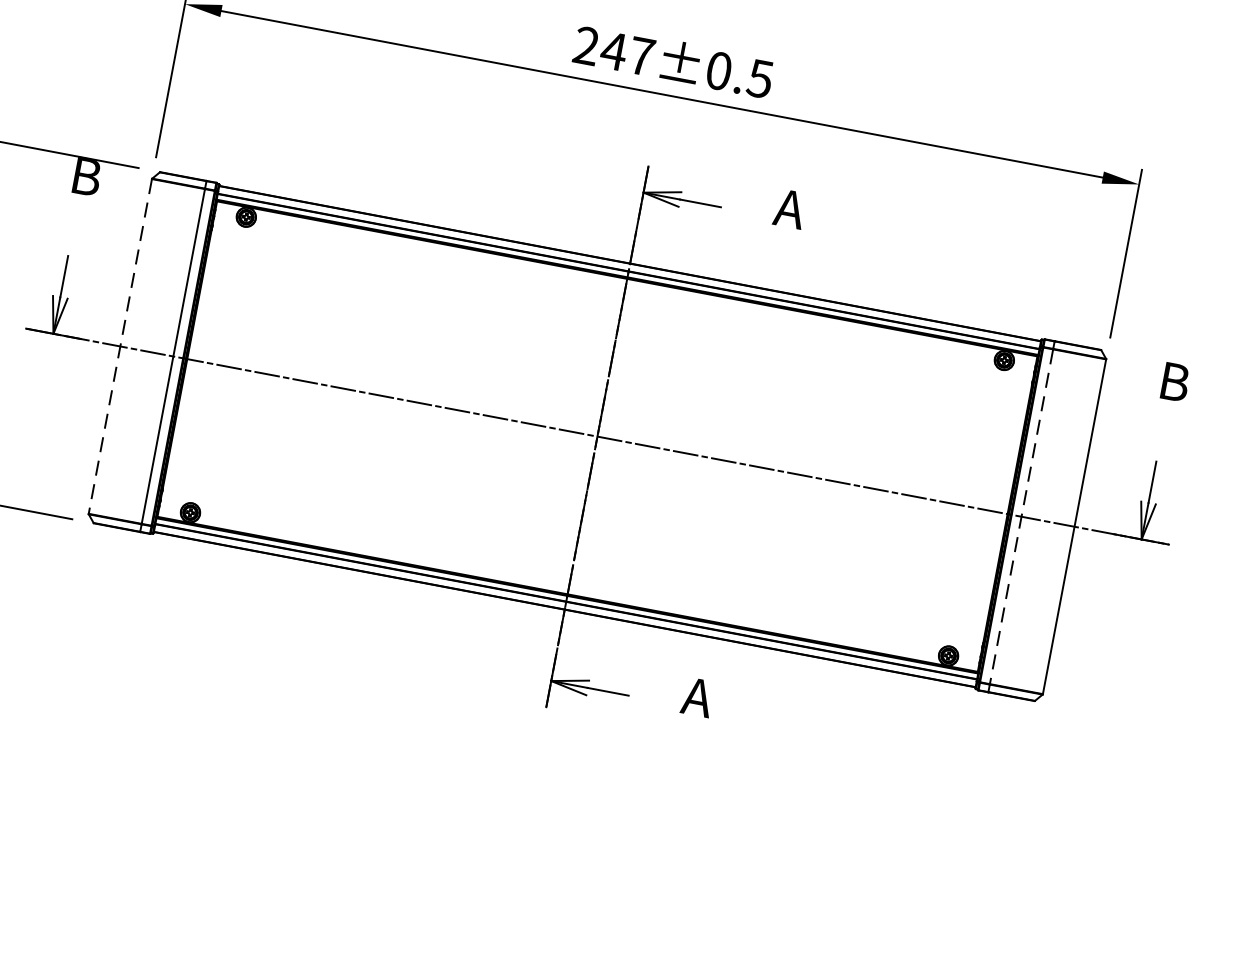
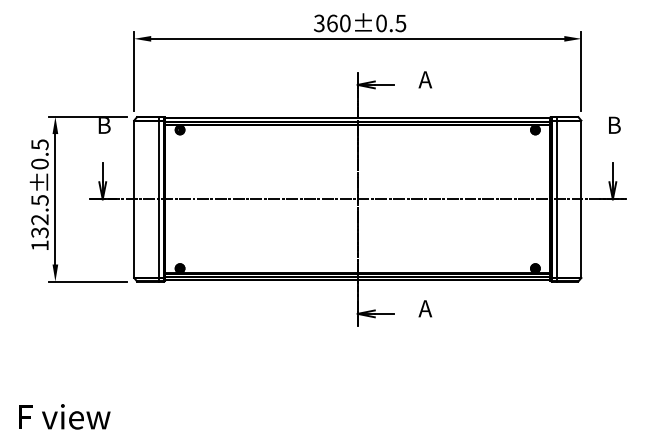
text: (614, 51) -> (332, 23), 247±0.5 -> 360±0.5
line: (121, 347) -> (134, 199), dashed -> solid
line: (1021, 517) -> (556, 199), dashed -> solid

